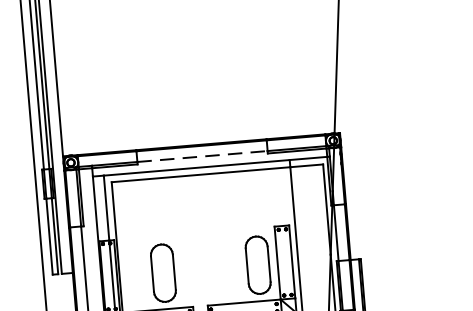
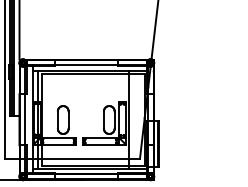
line: (201, 156) -> (86, 65), dashed -> solid

